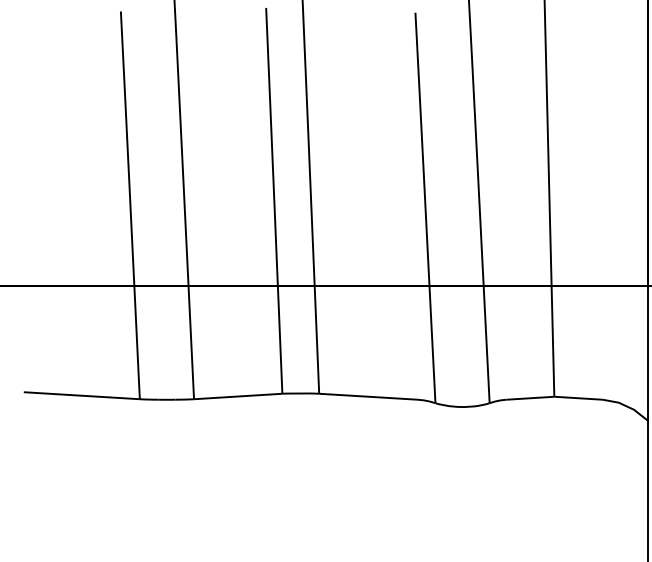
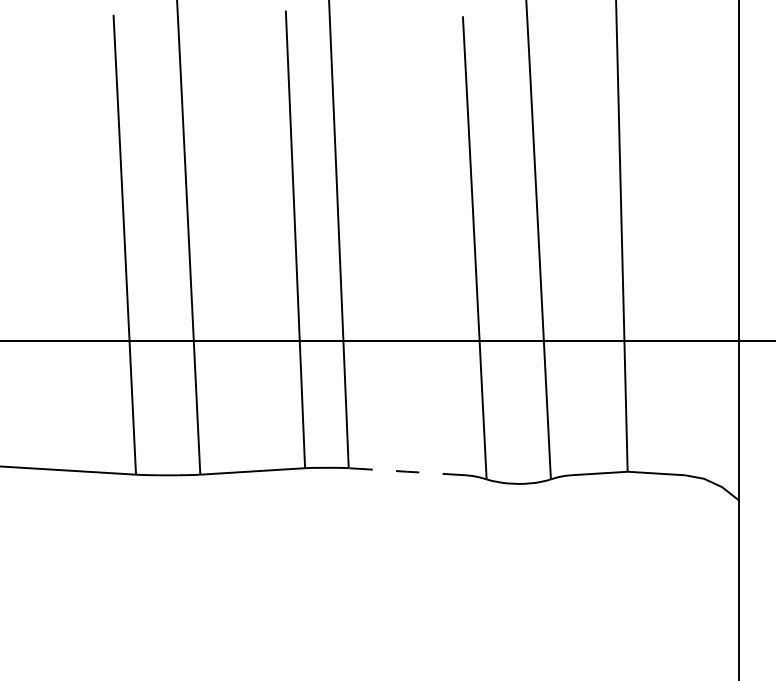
line: (368, 396) -> (407, 471), solid -> dashed

